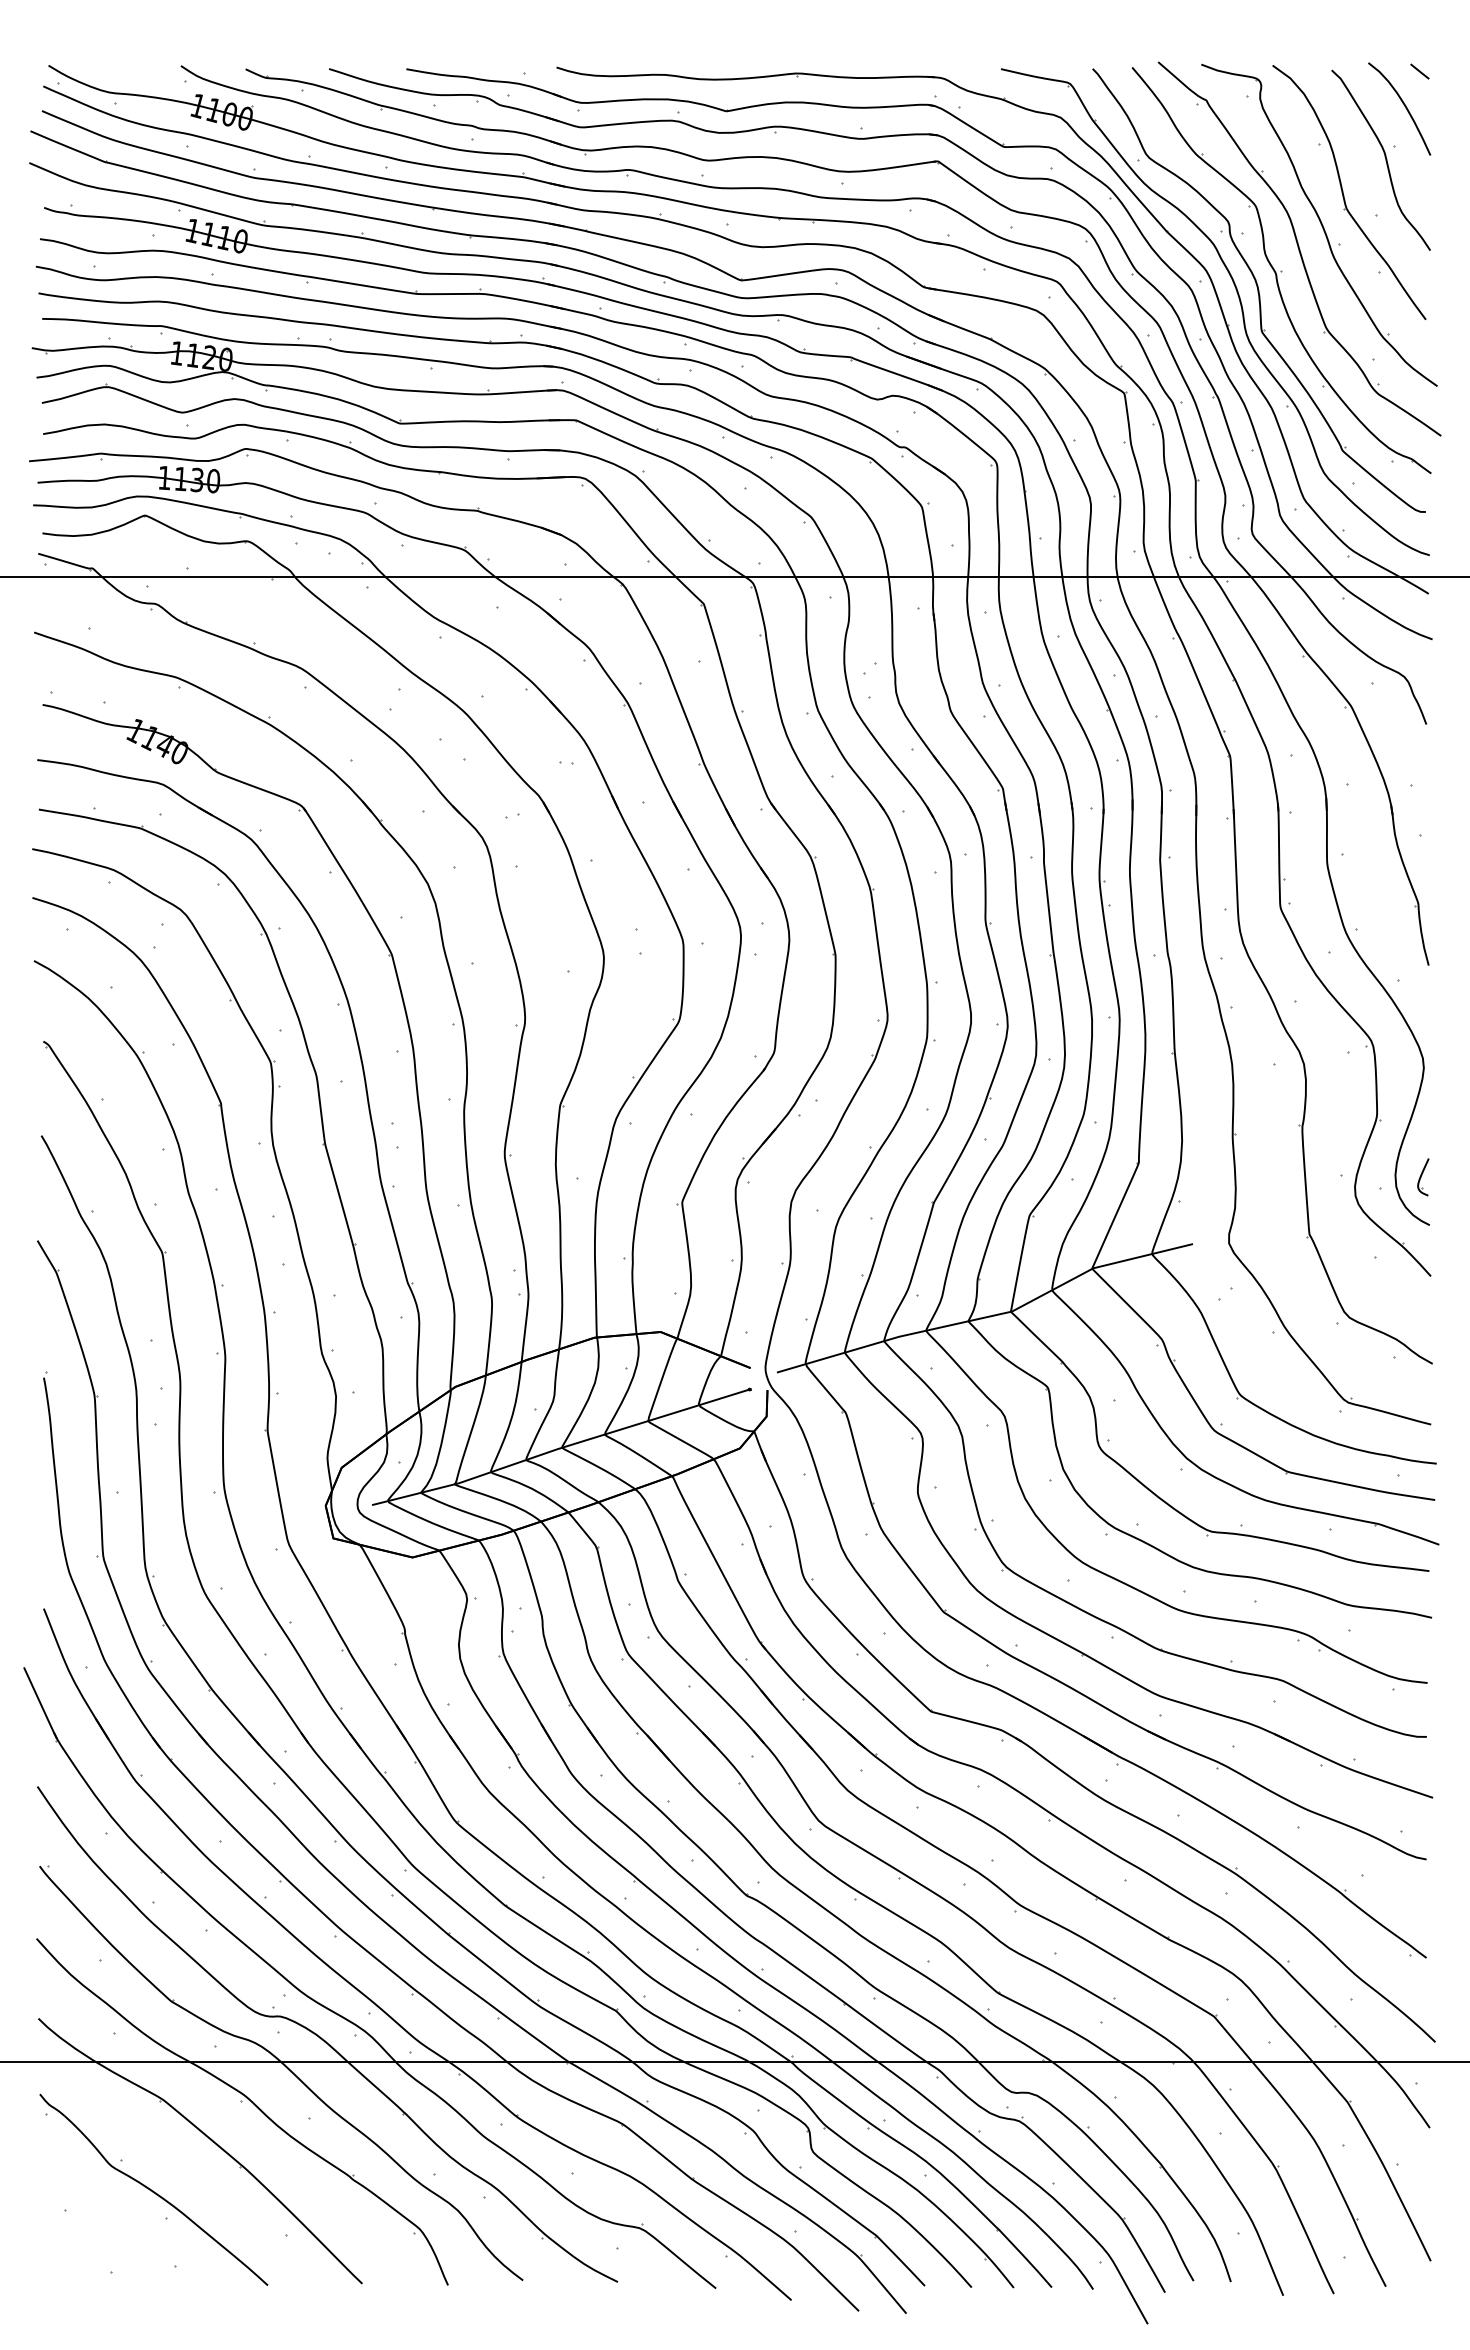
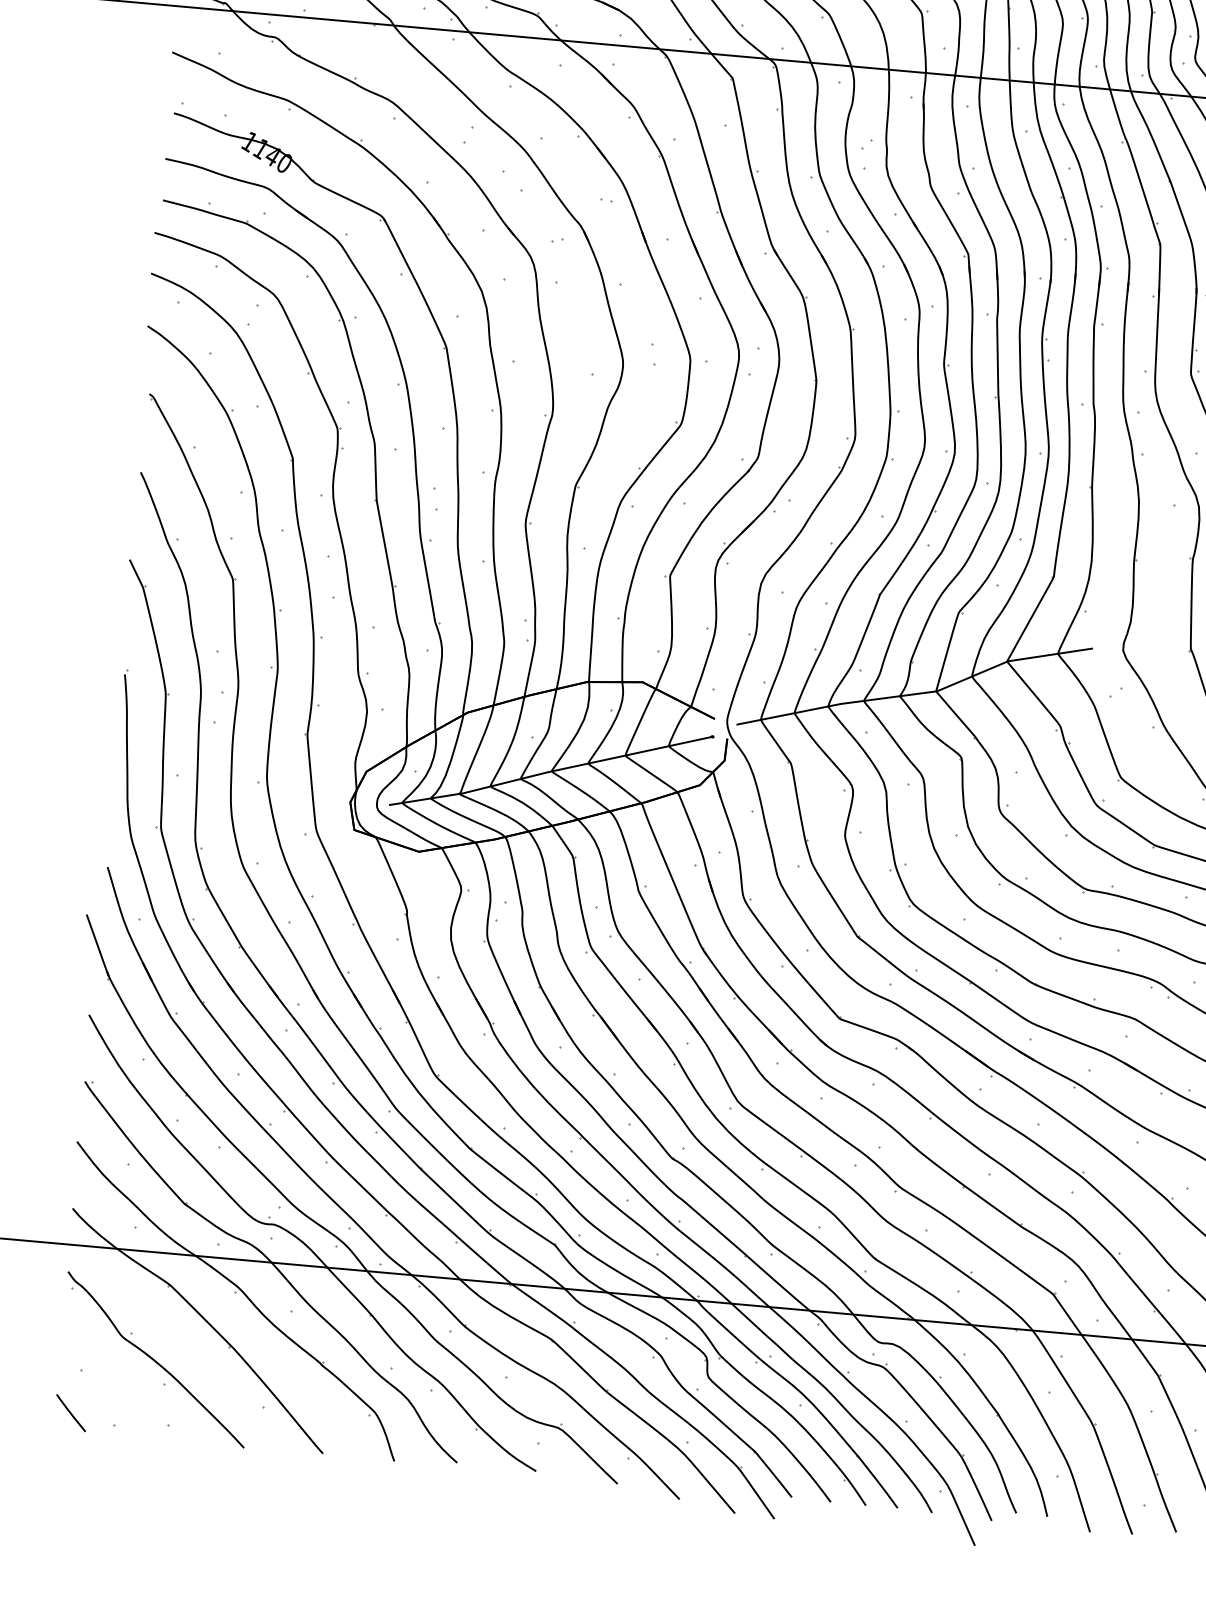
line: (57, 2262) -> (70, 1413), added

